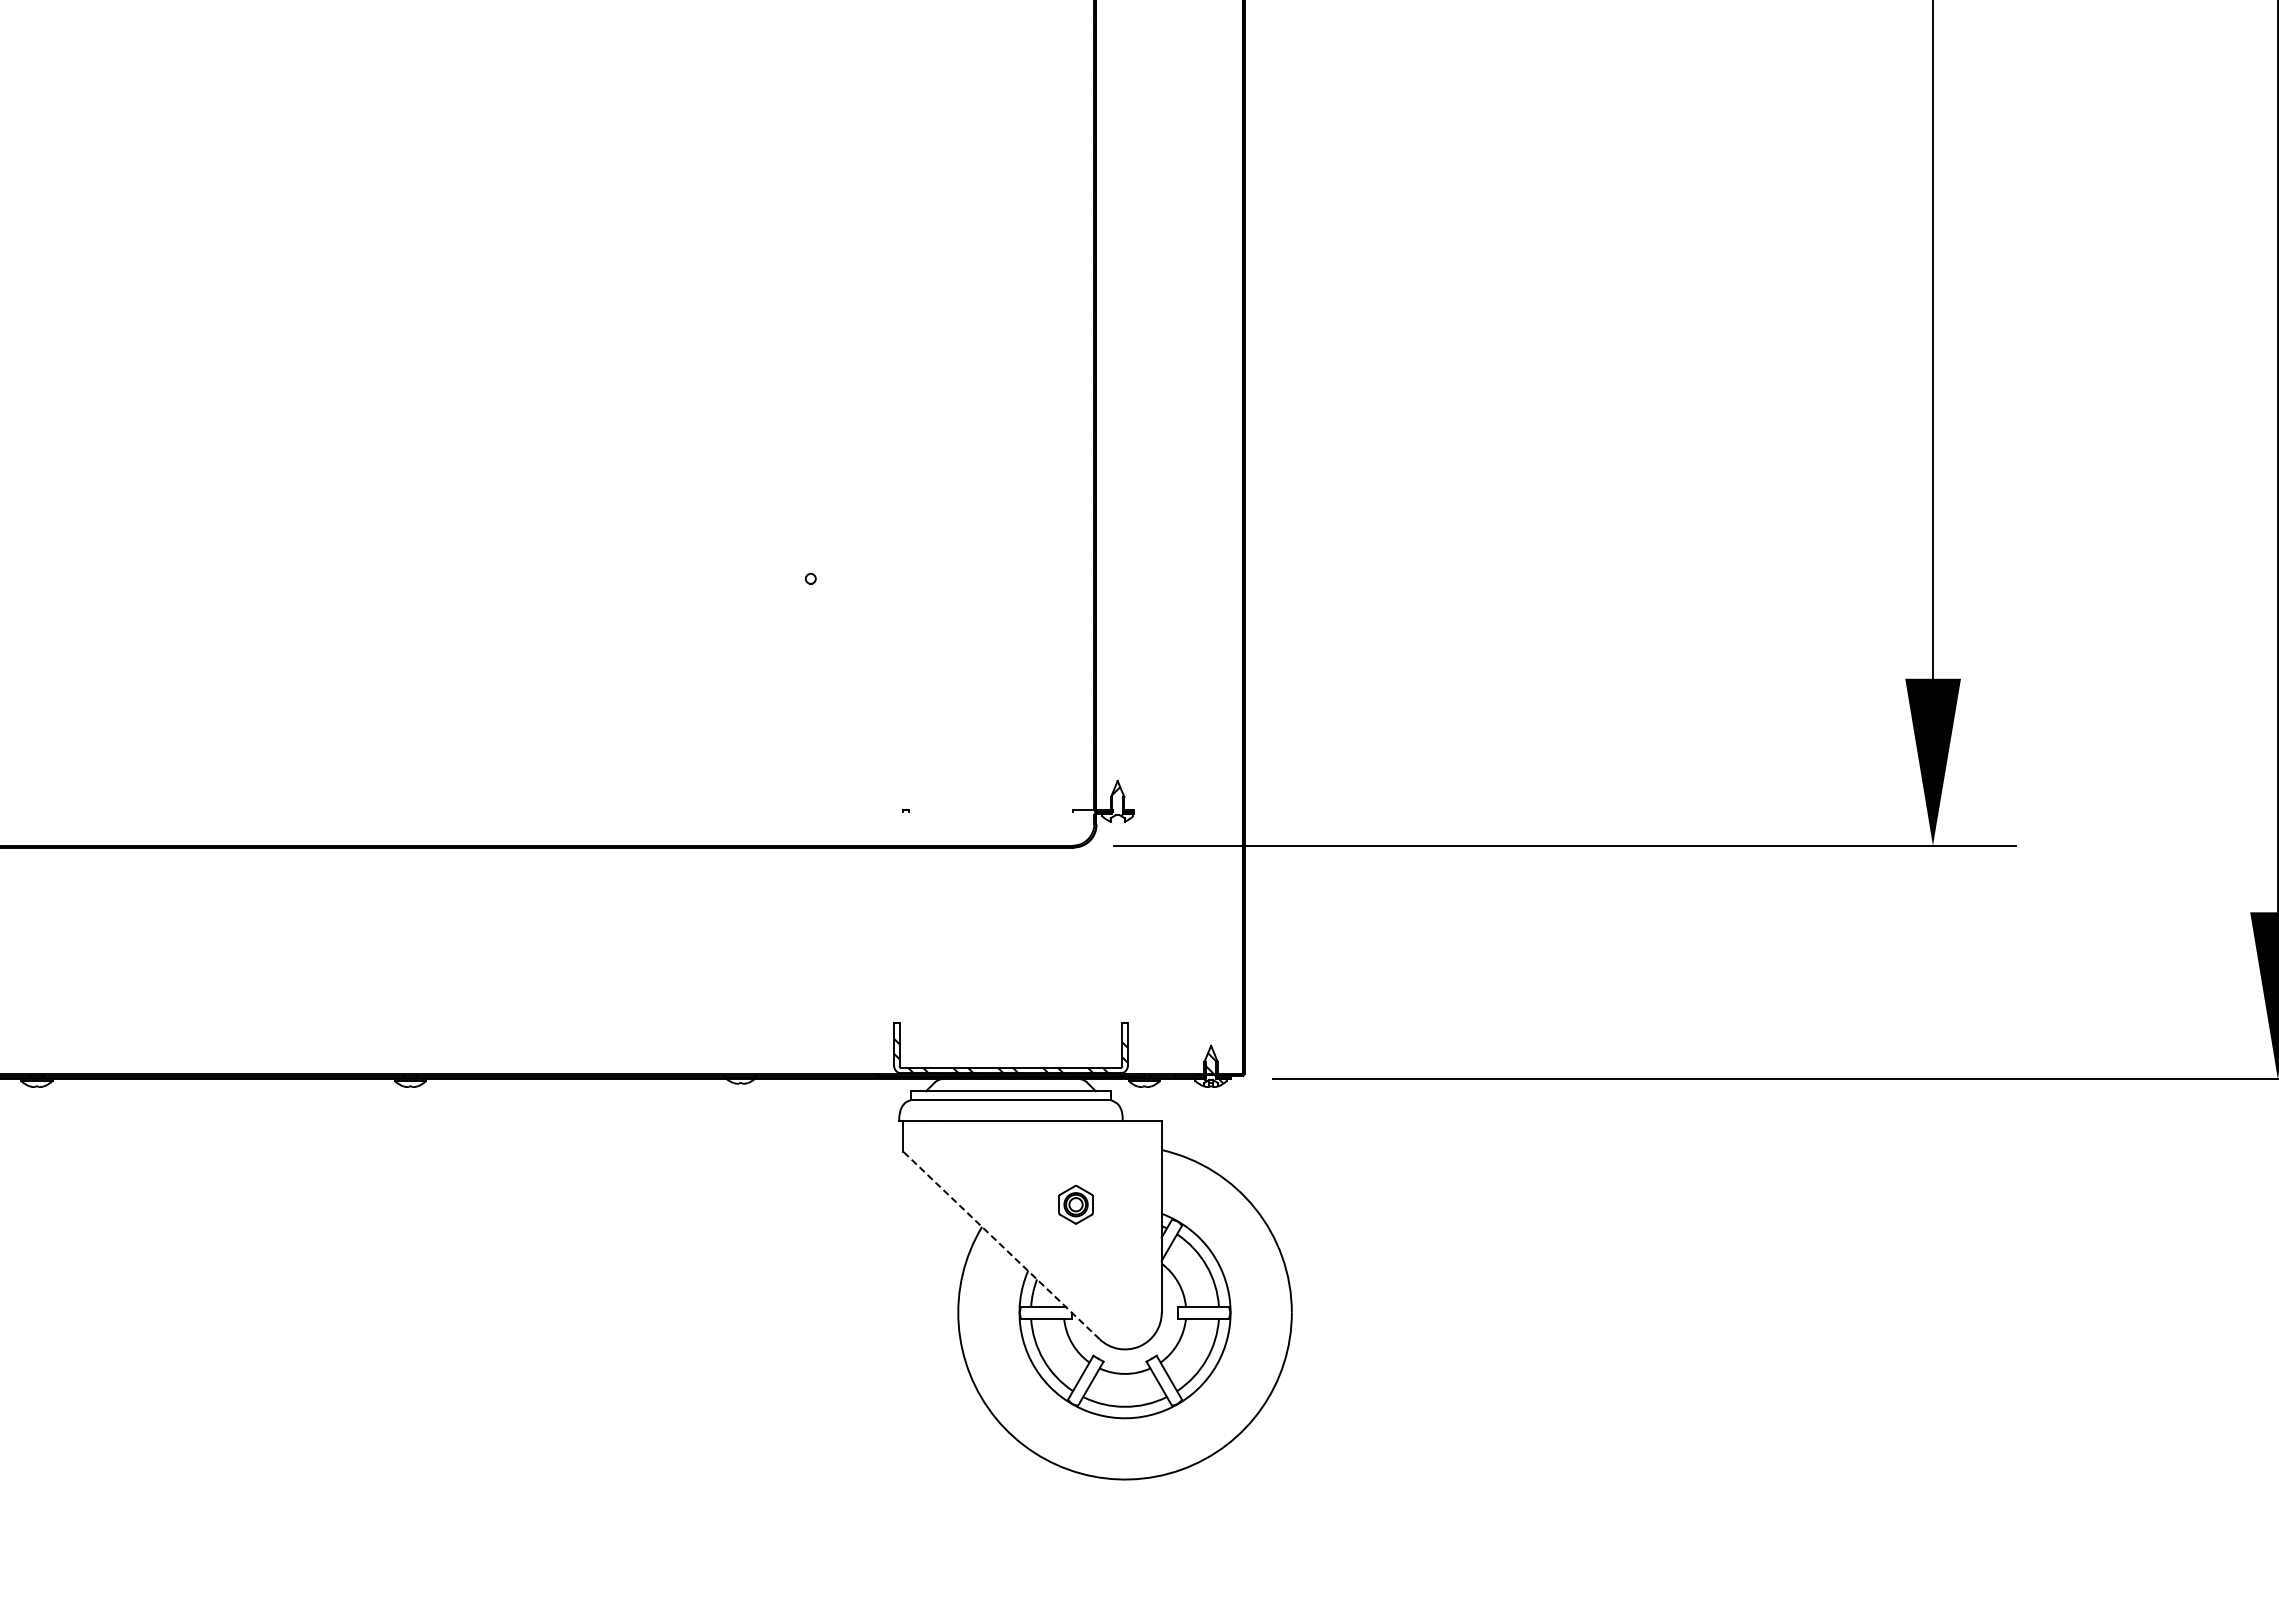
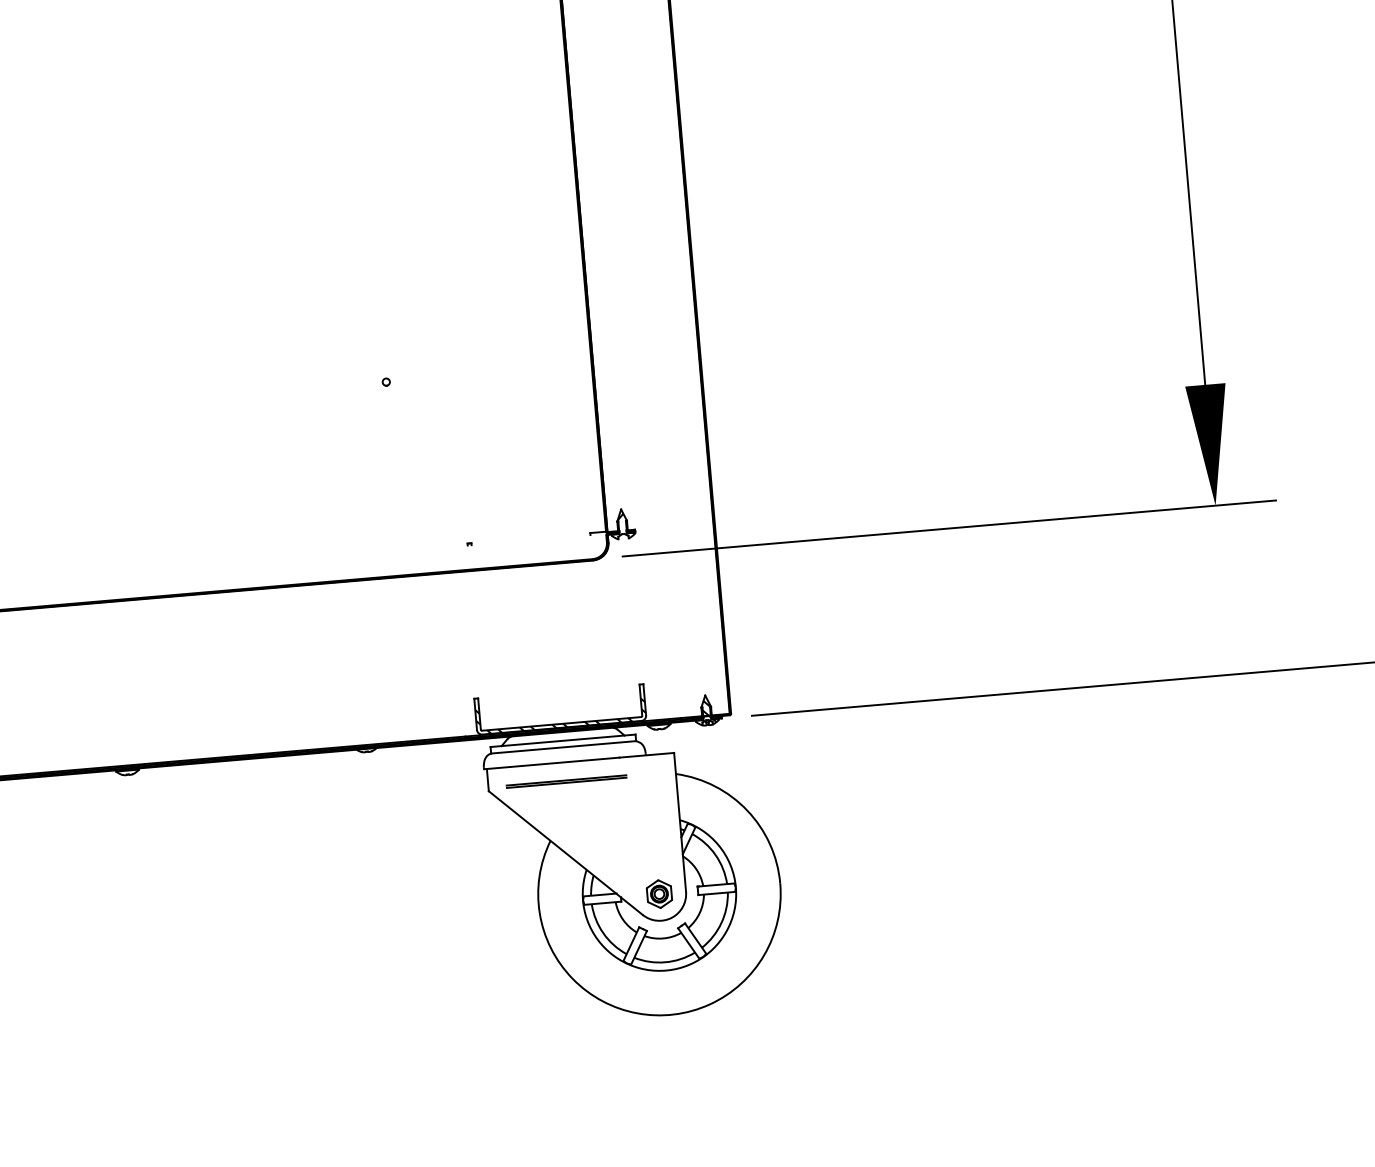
line: (1010, 1146) -> (566, 780), added
part: (1075, 1204) -> (659, 894), moved
line: (1001, 1245) -> (565, 853), dashed -> solid

